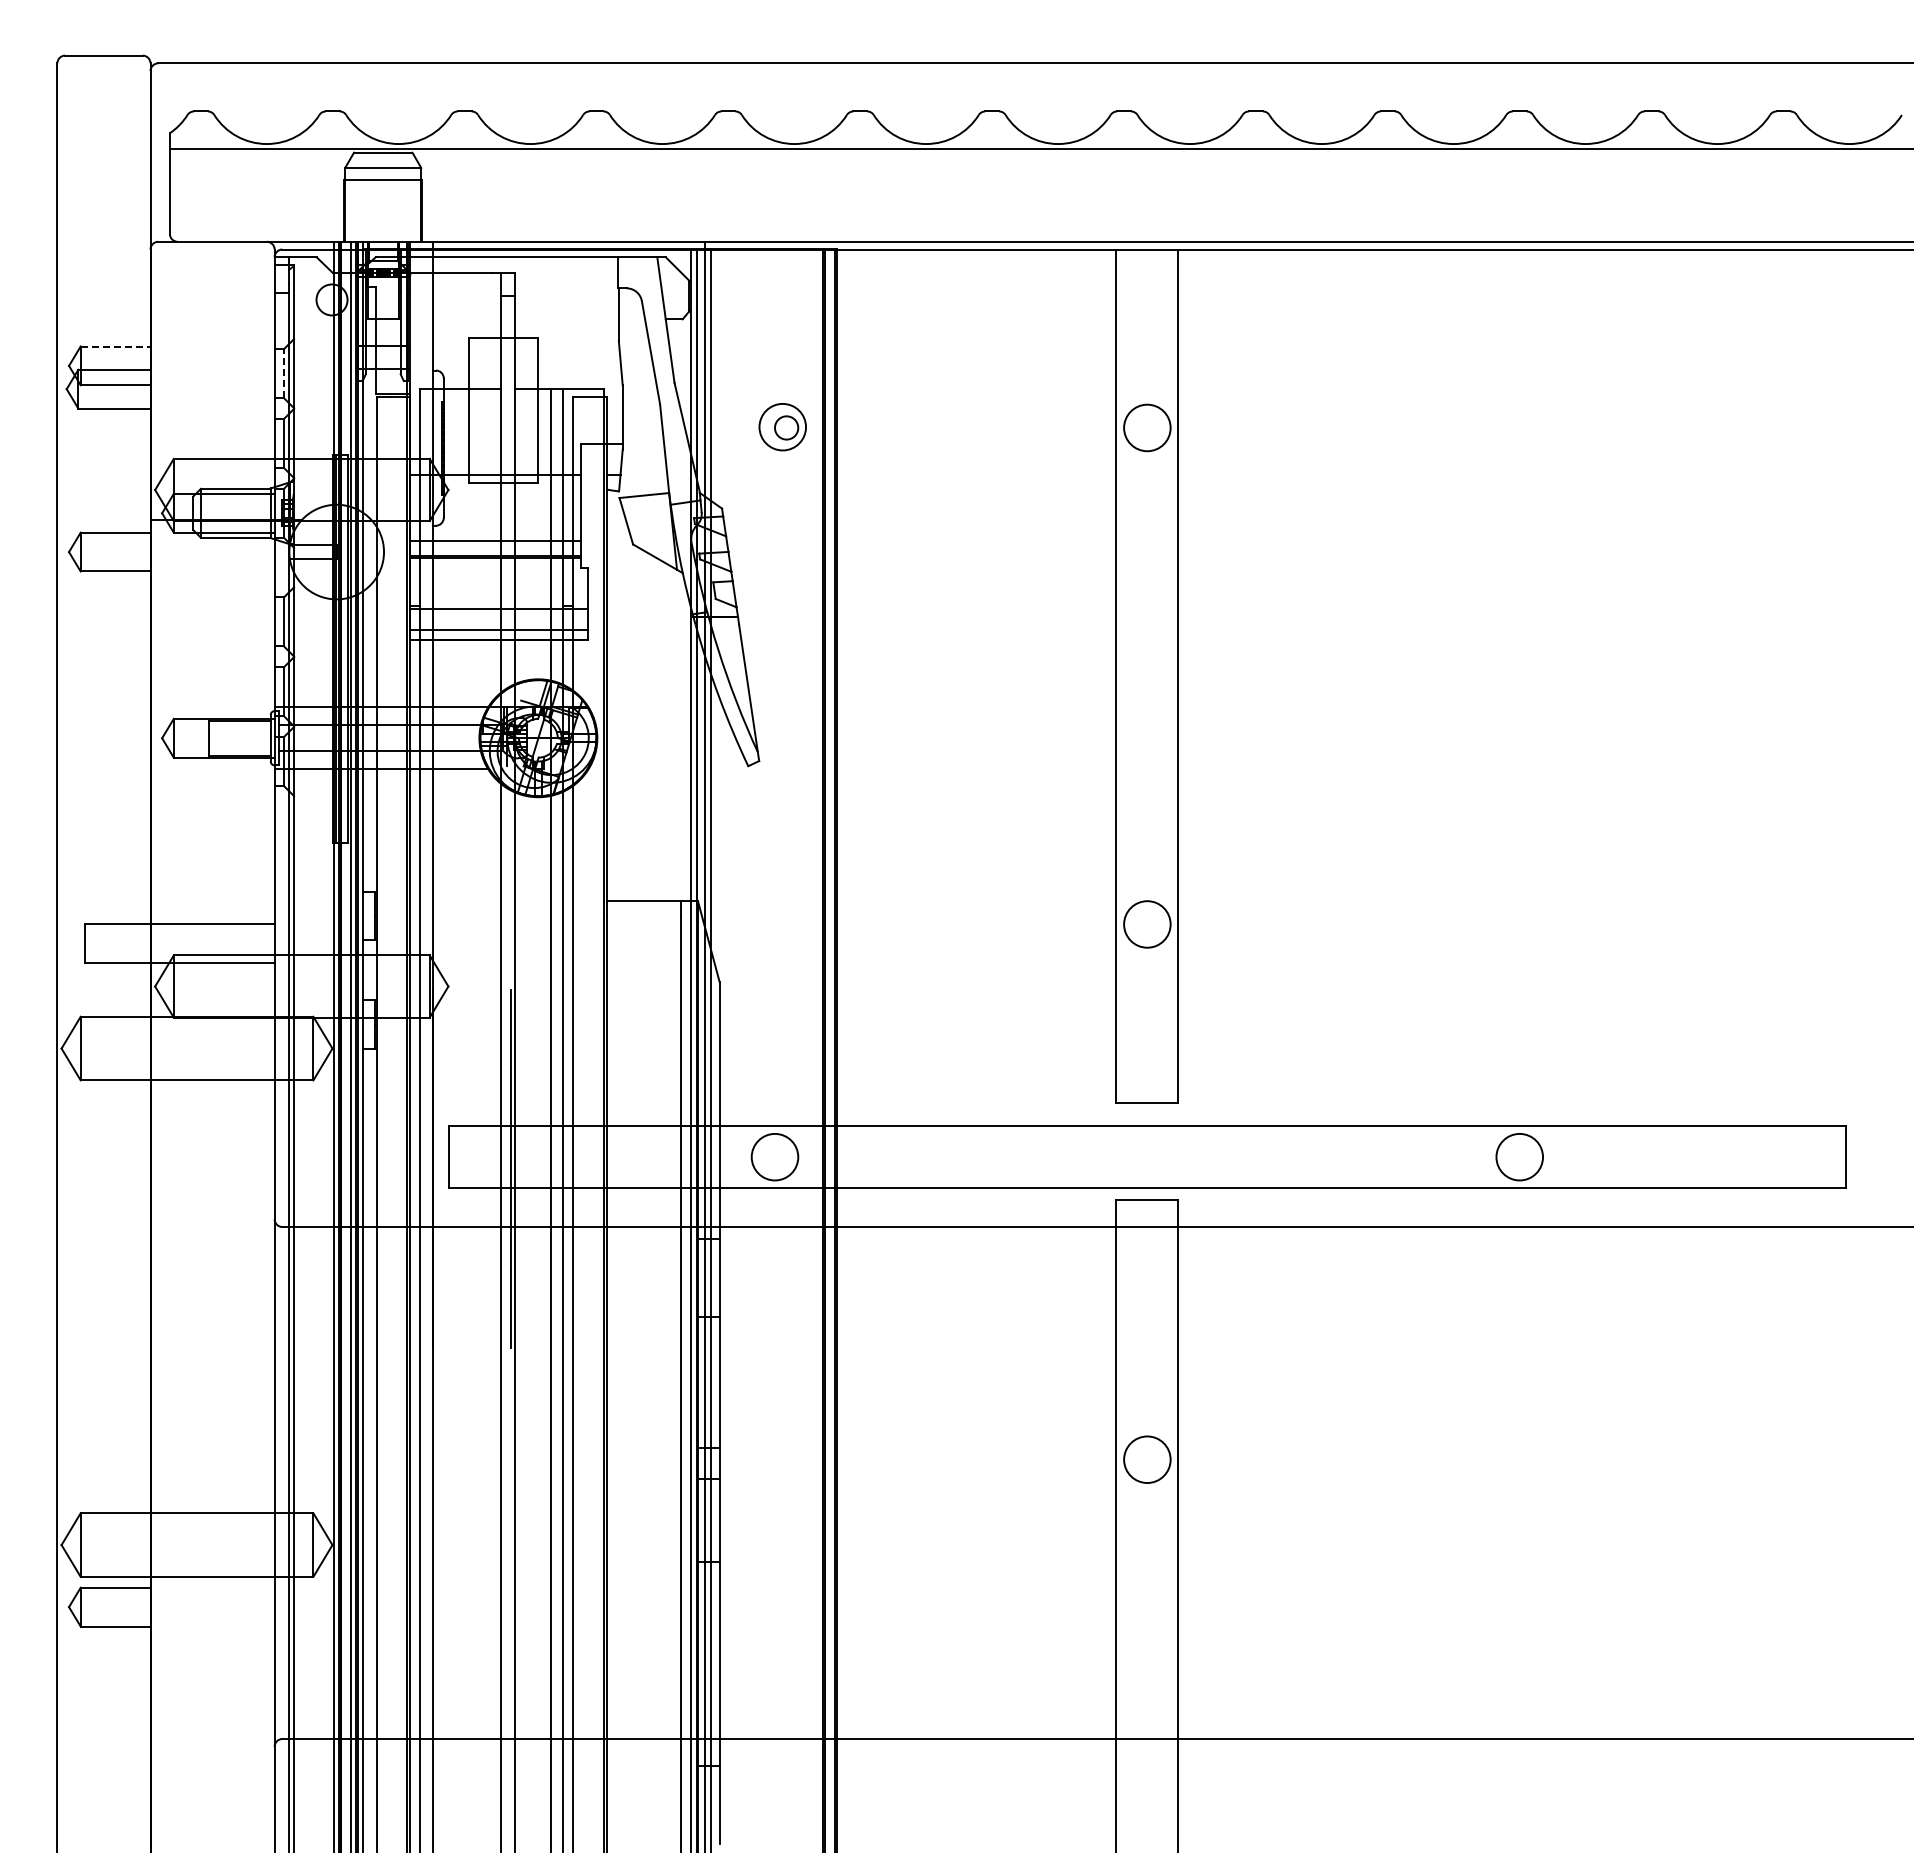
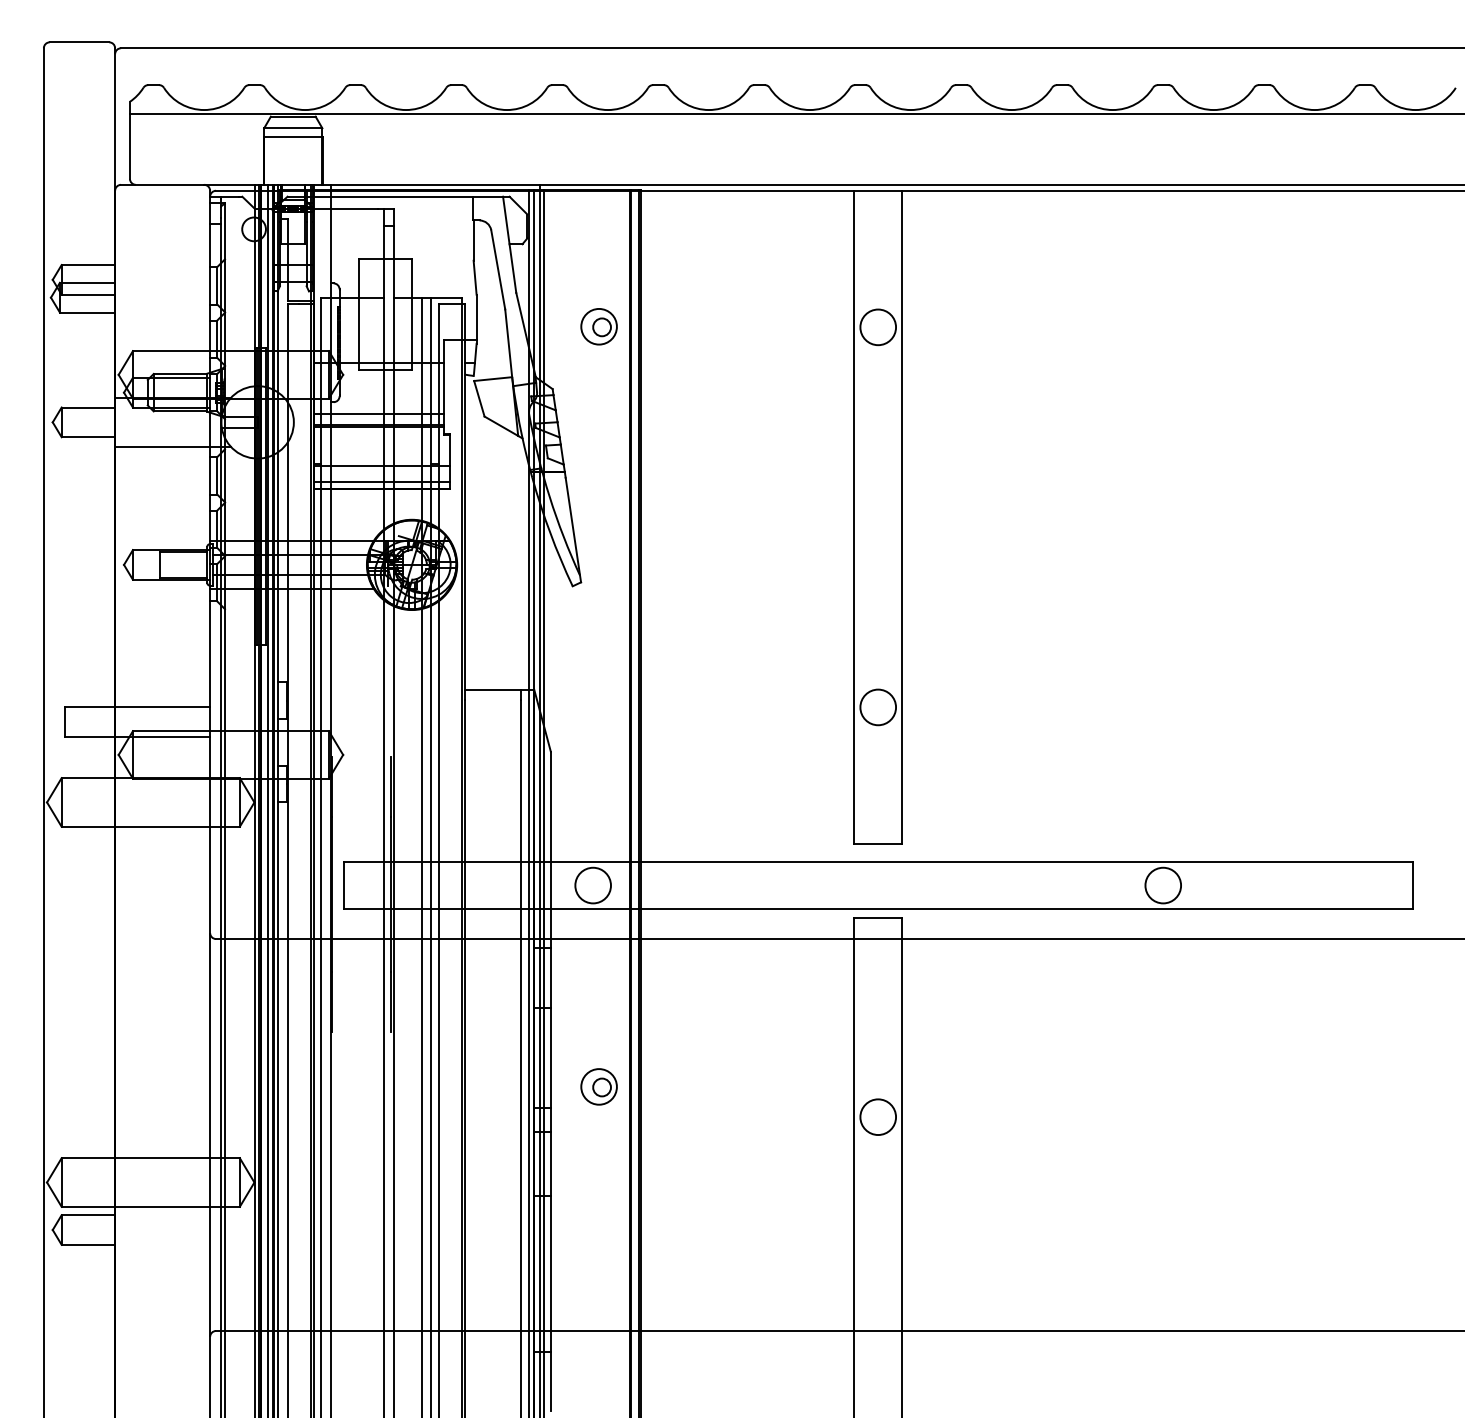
line: (115, 346) -> (88, 265), dashed -> solid
line: (283, 373) -> (216, 285), dashed -> solid
line: (225, 583) -> (172, 446), added
part: (782, 1420) -> (598, 1087), added

